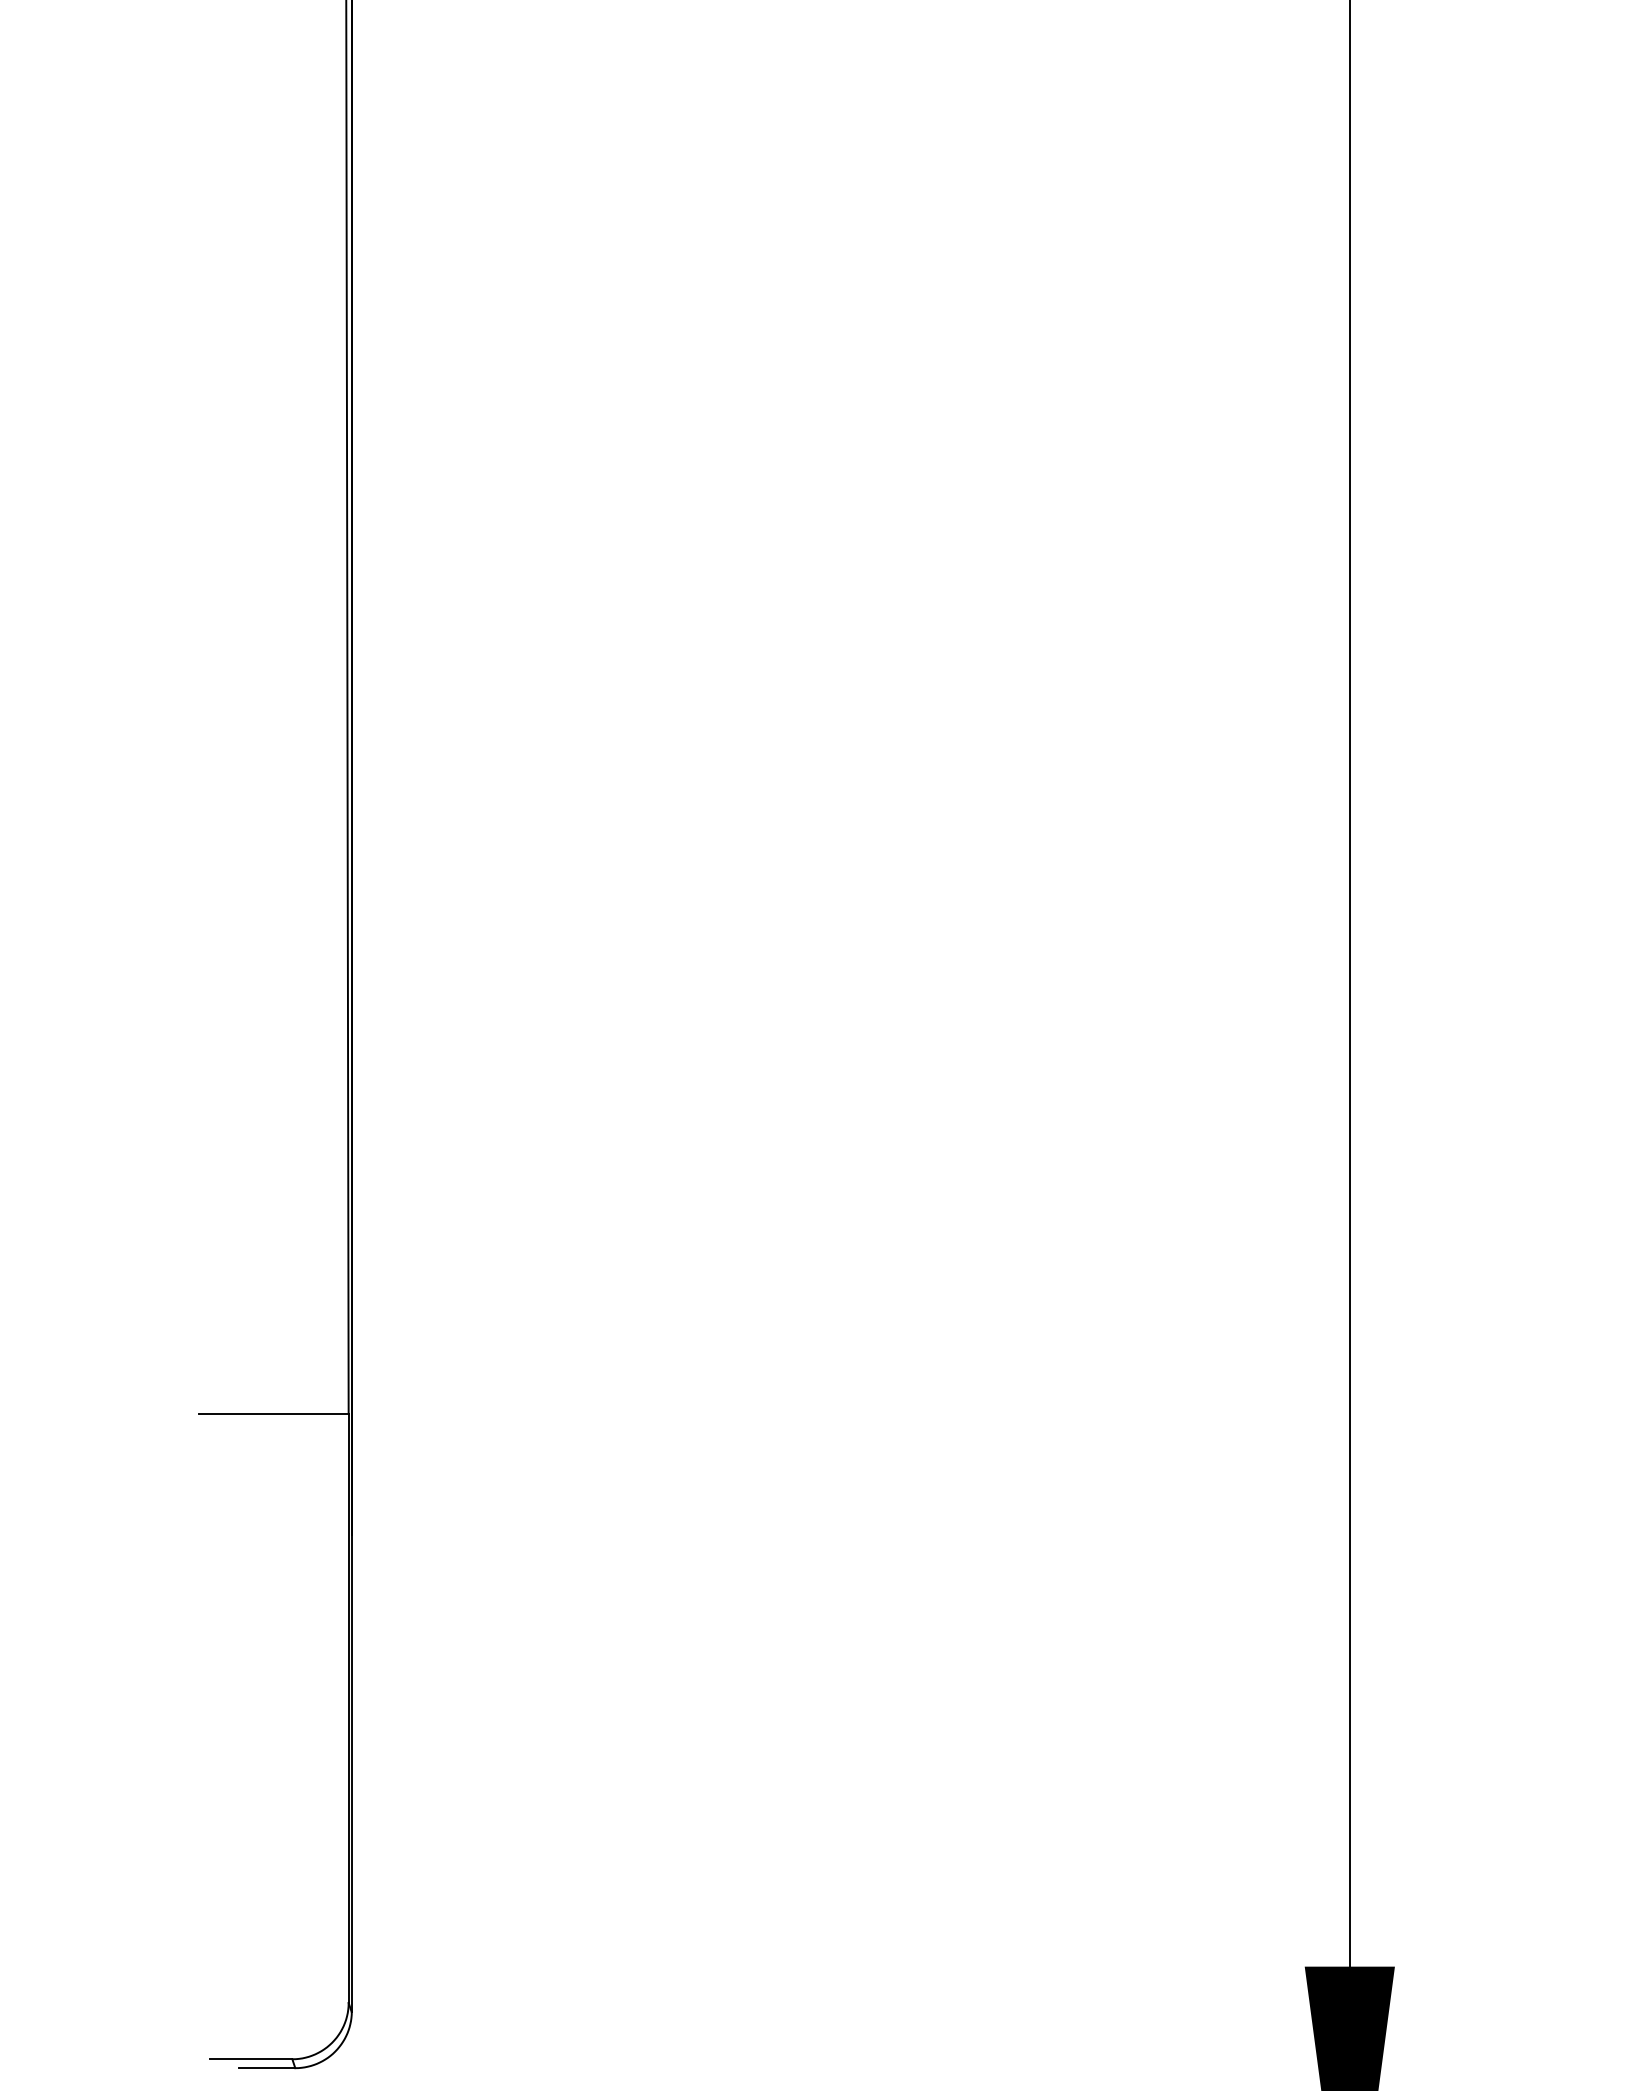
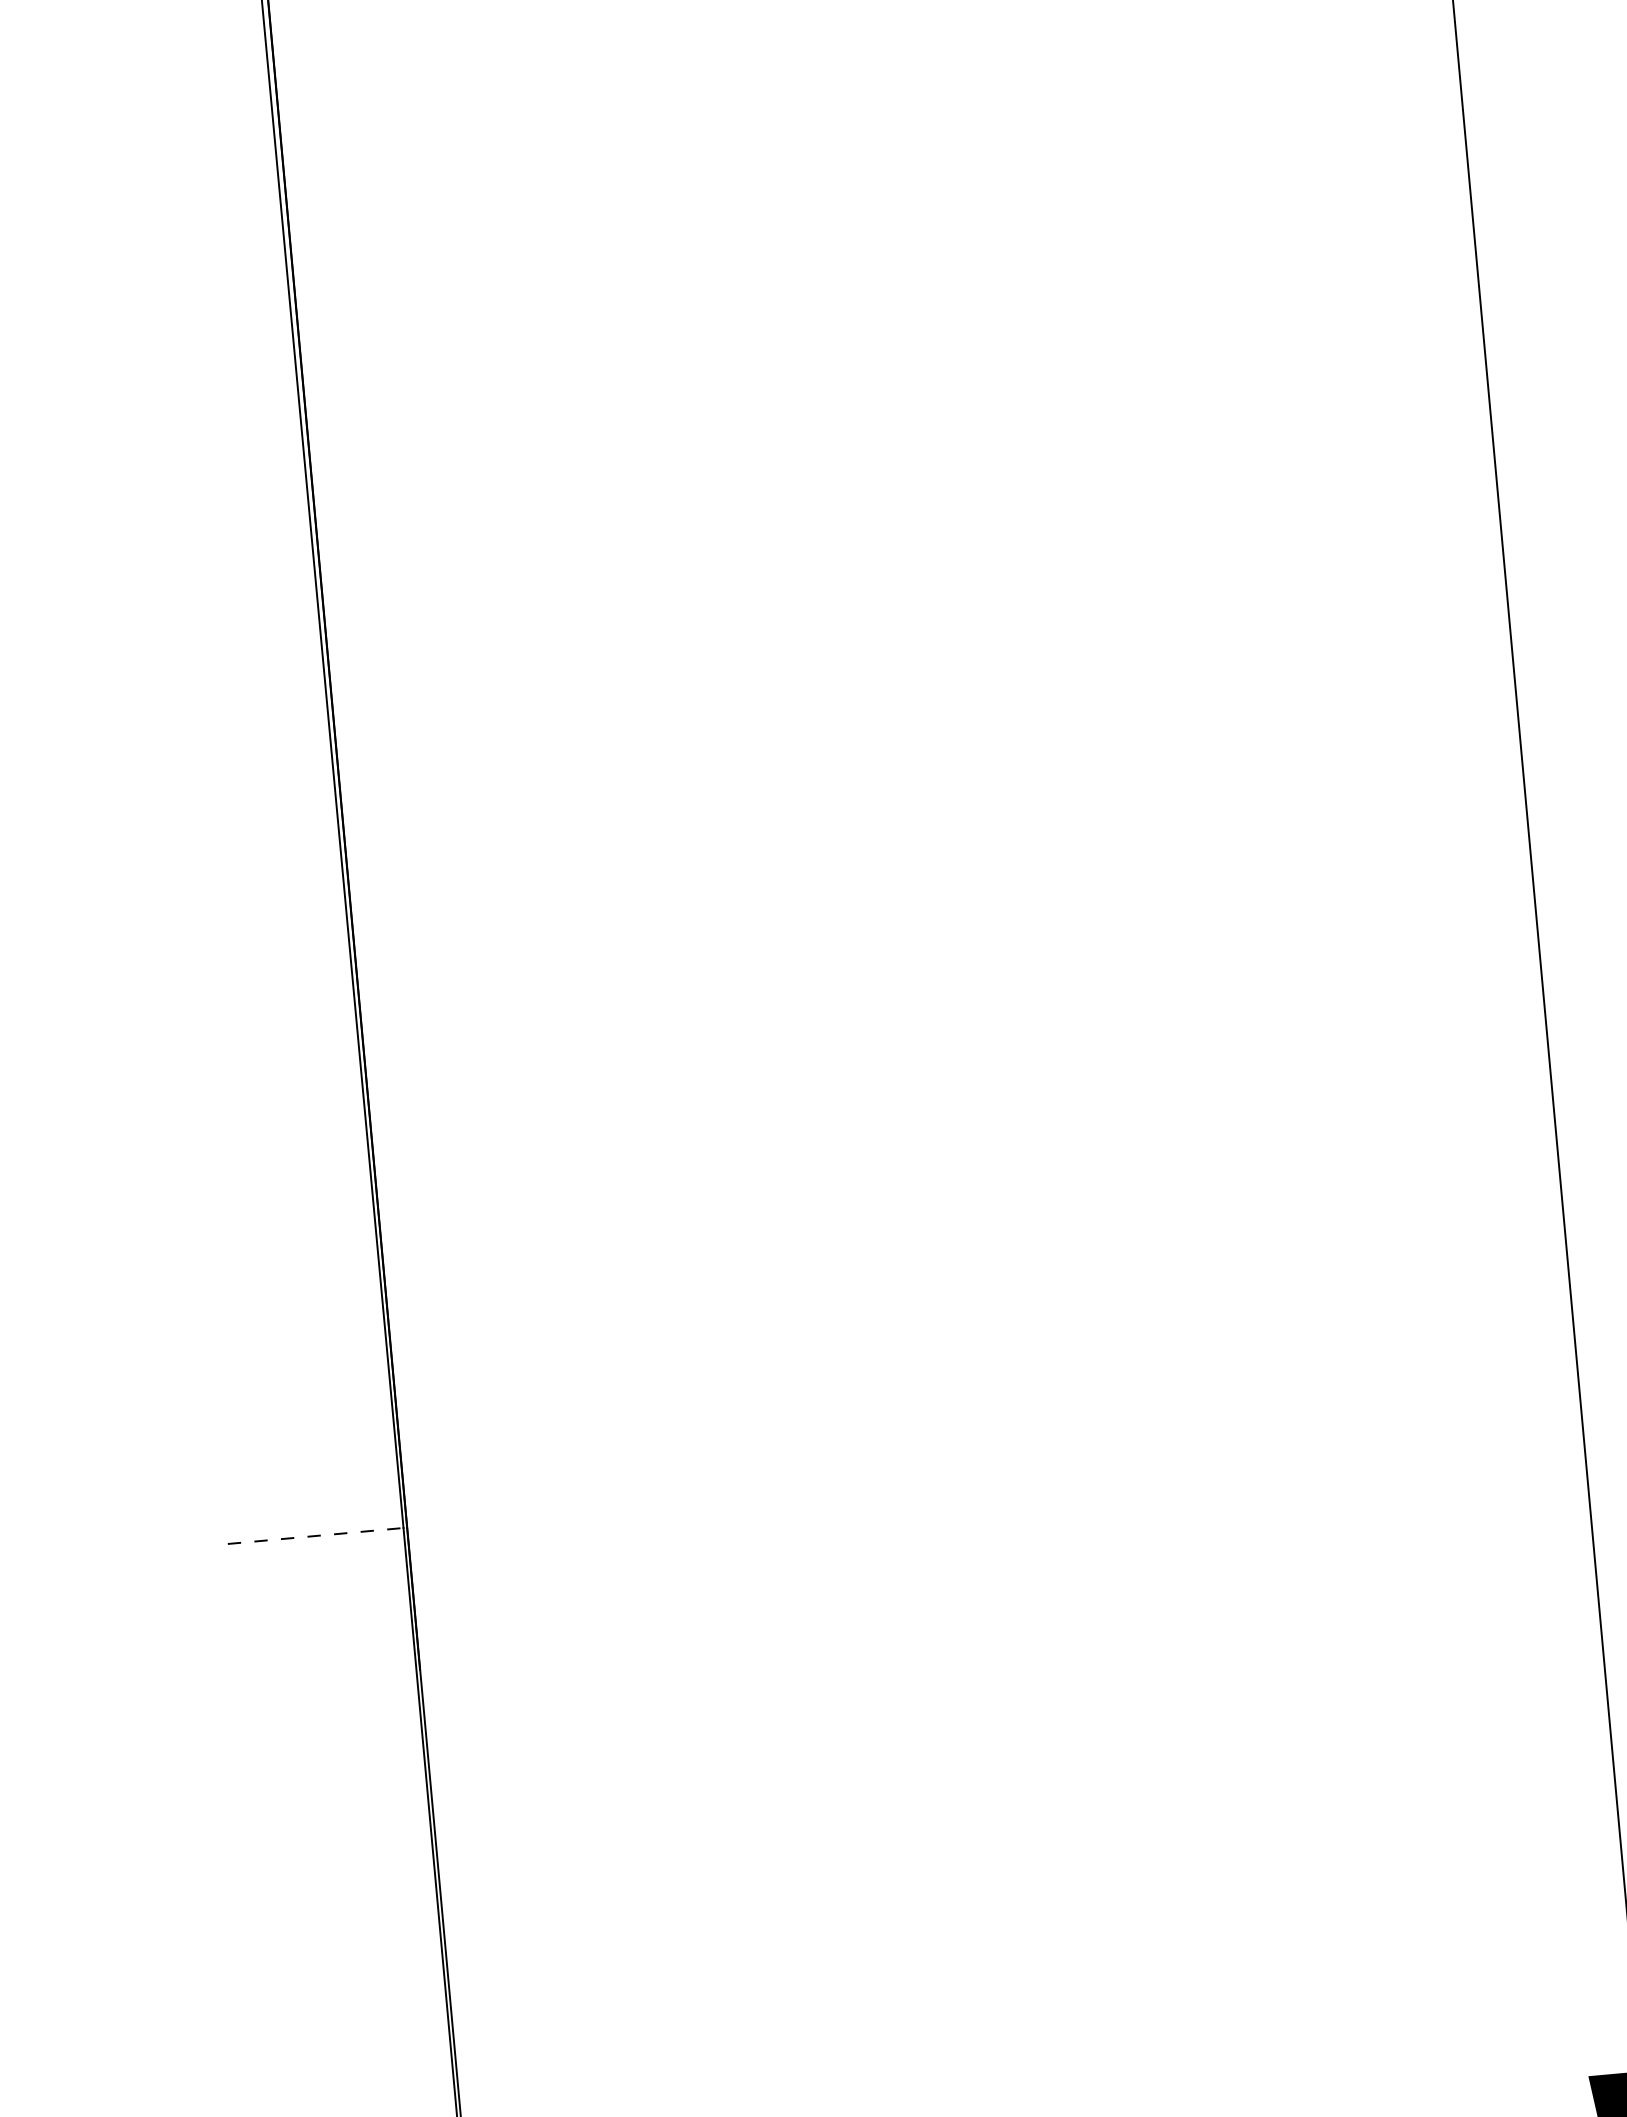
line: (274, 1414) -> (316, 1536), solid -> dashed

